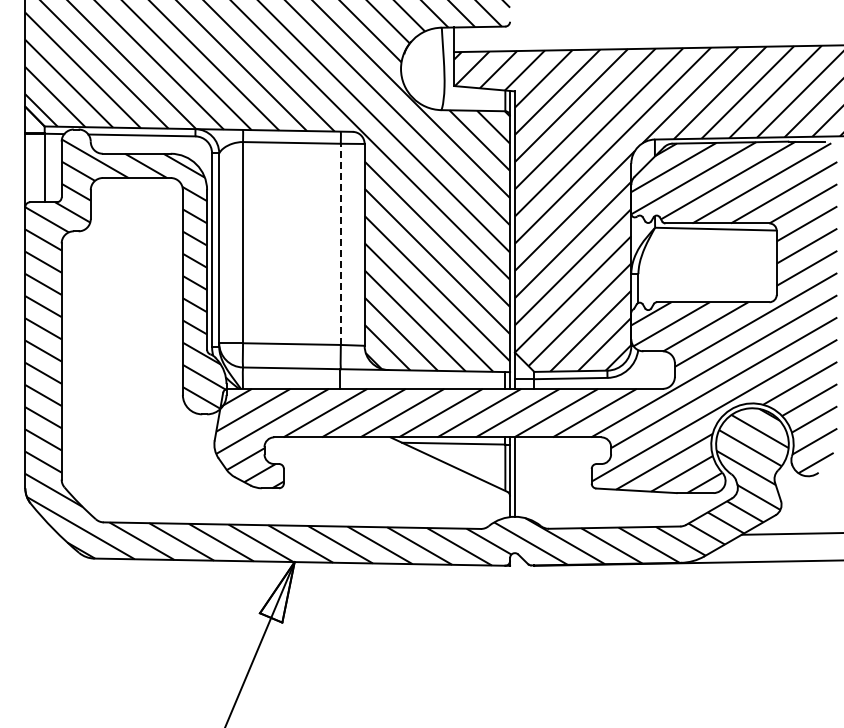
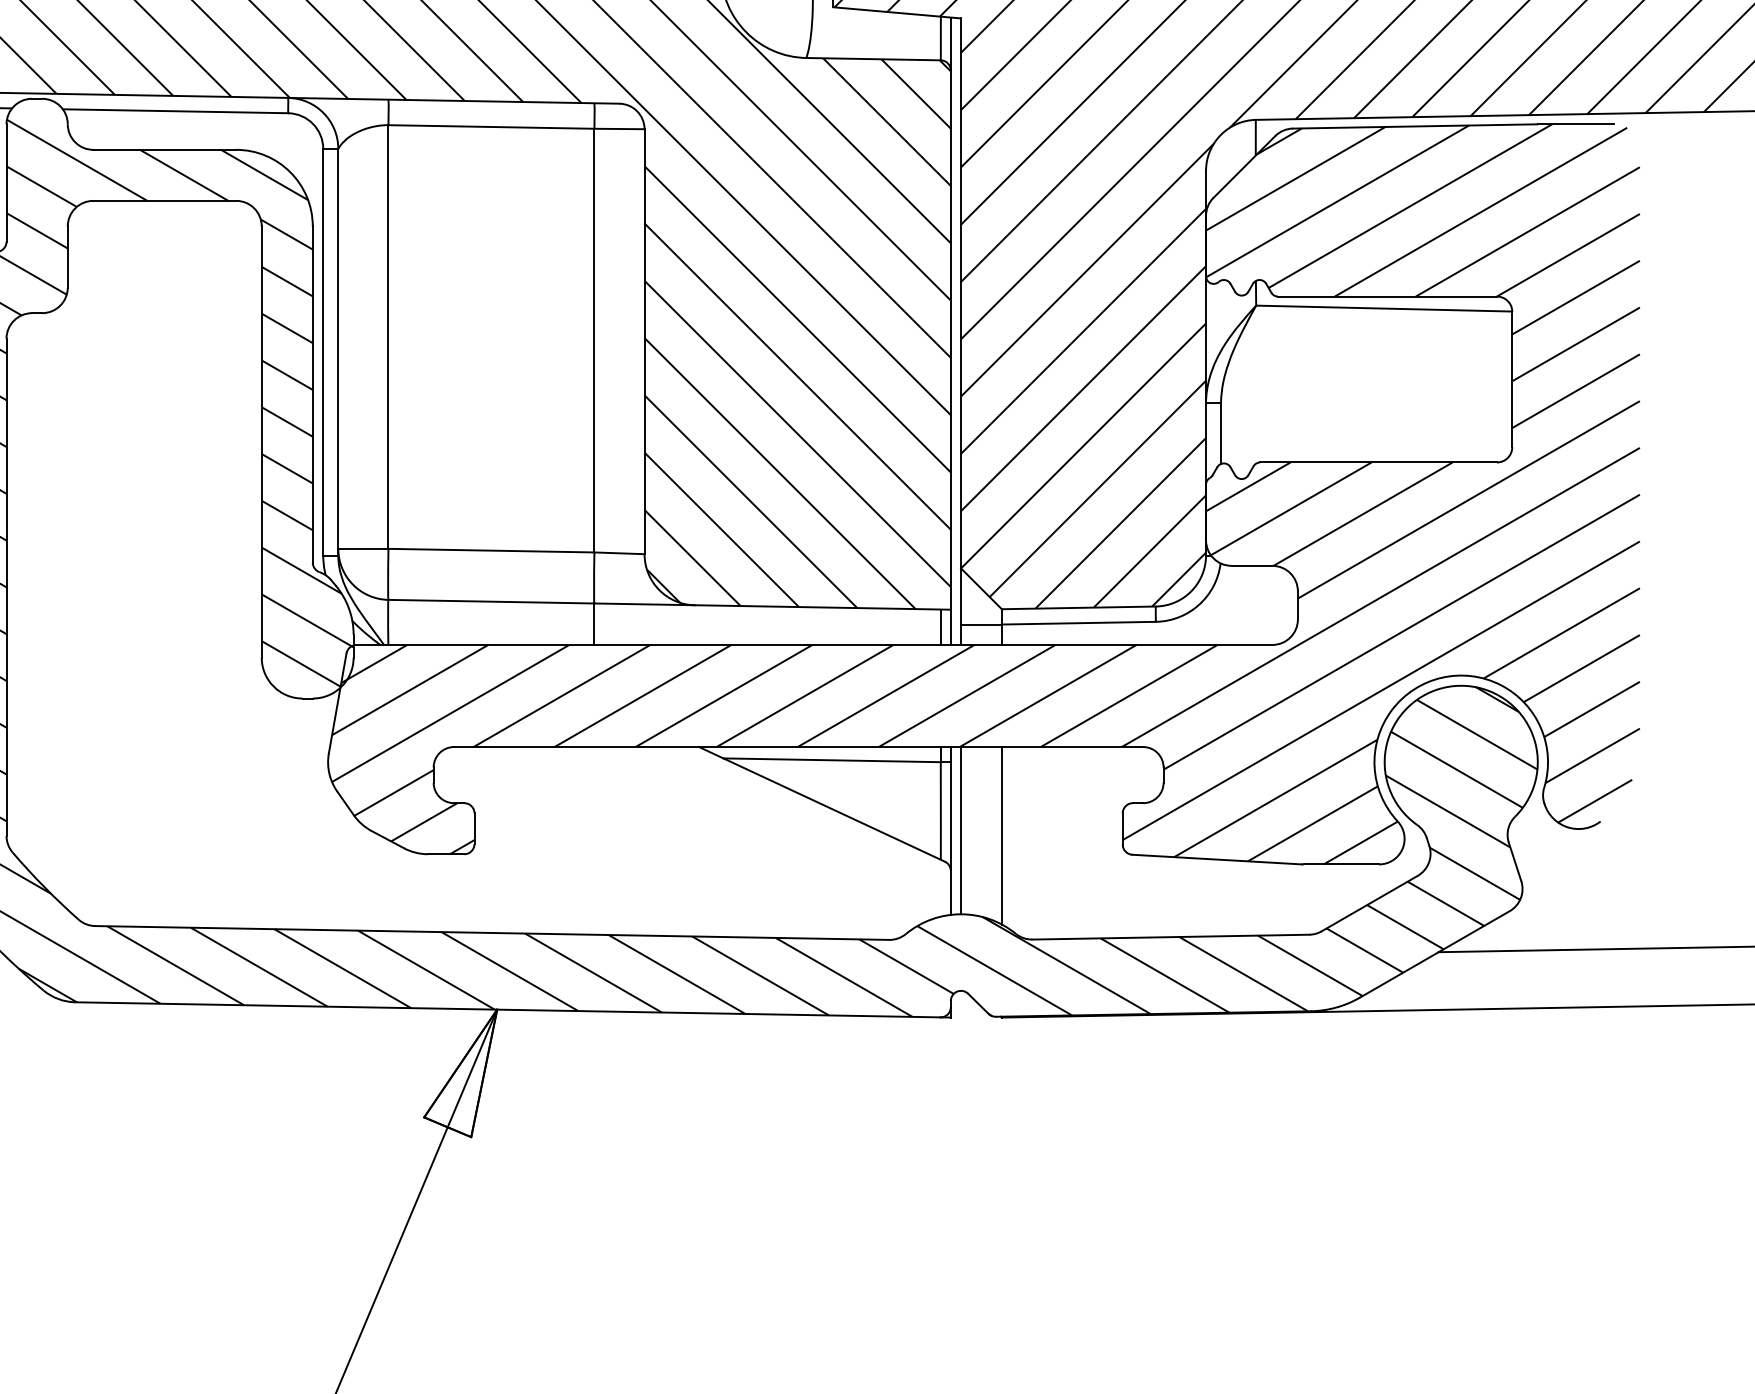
line: (340, 244) -> (593, 340), dashed -> solid
line: (534, 479) -> (1002, 835), added

